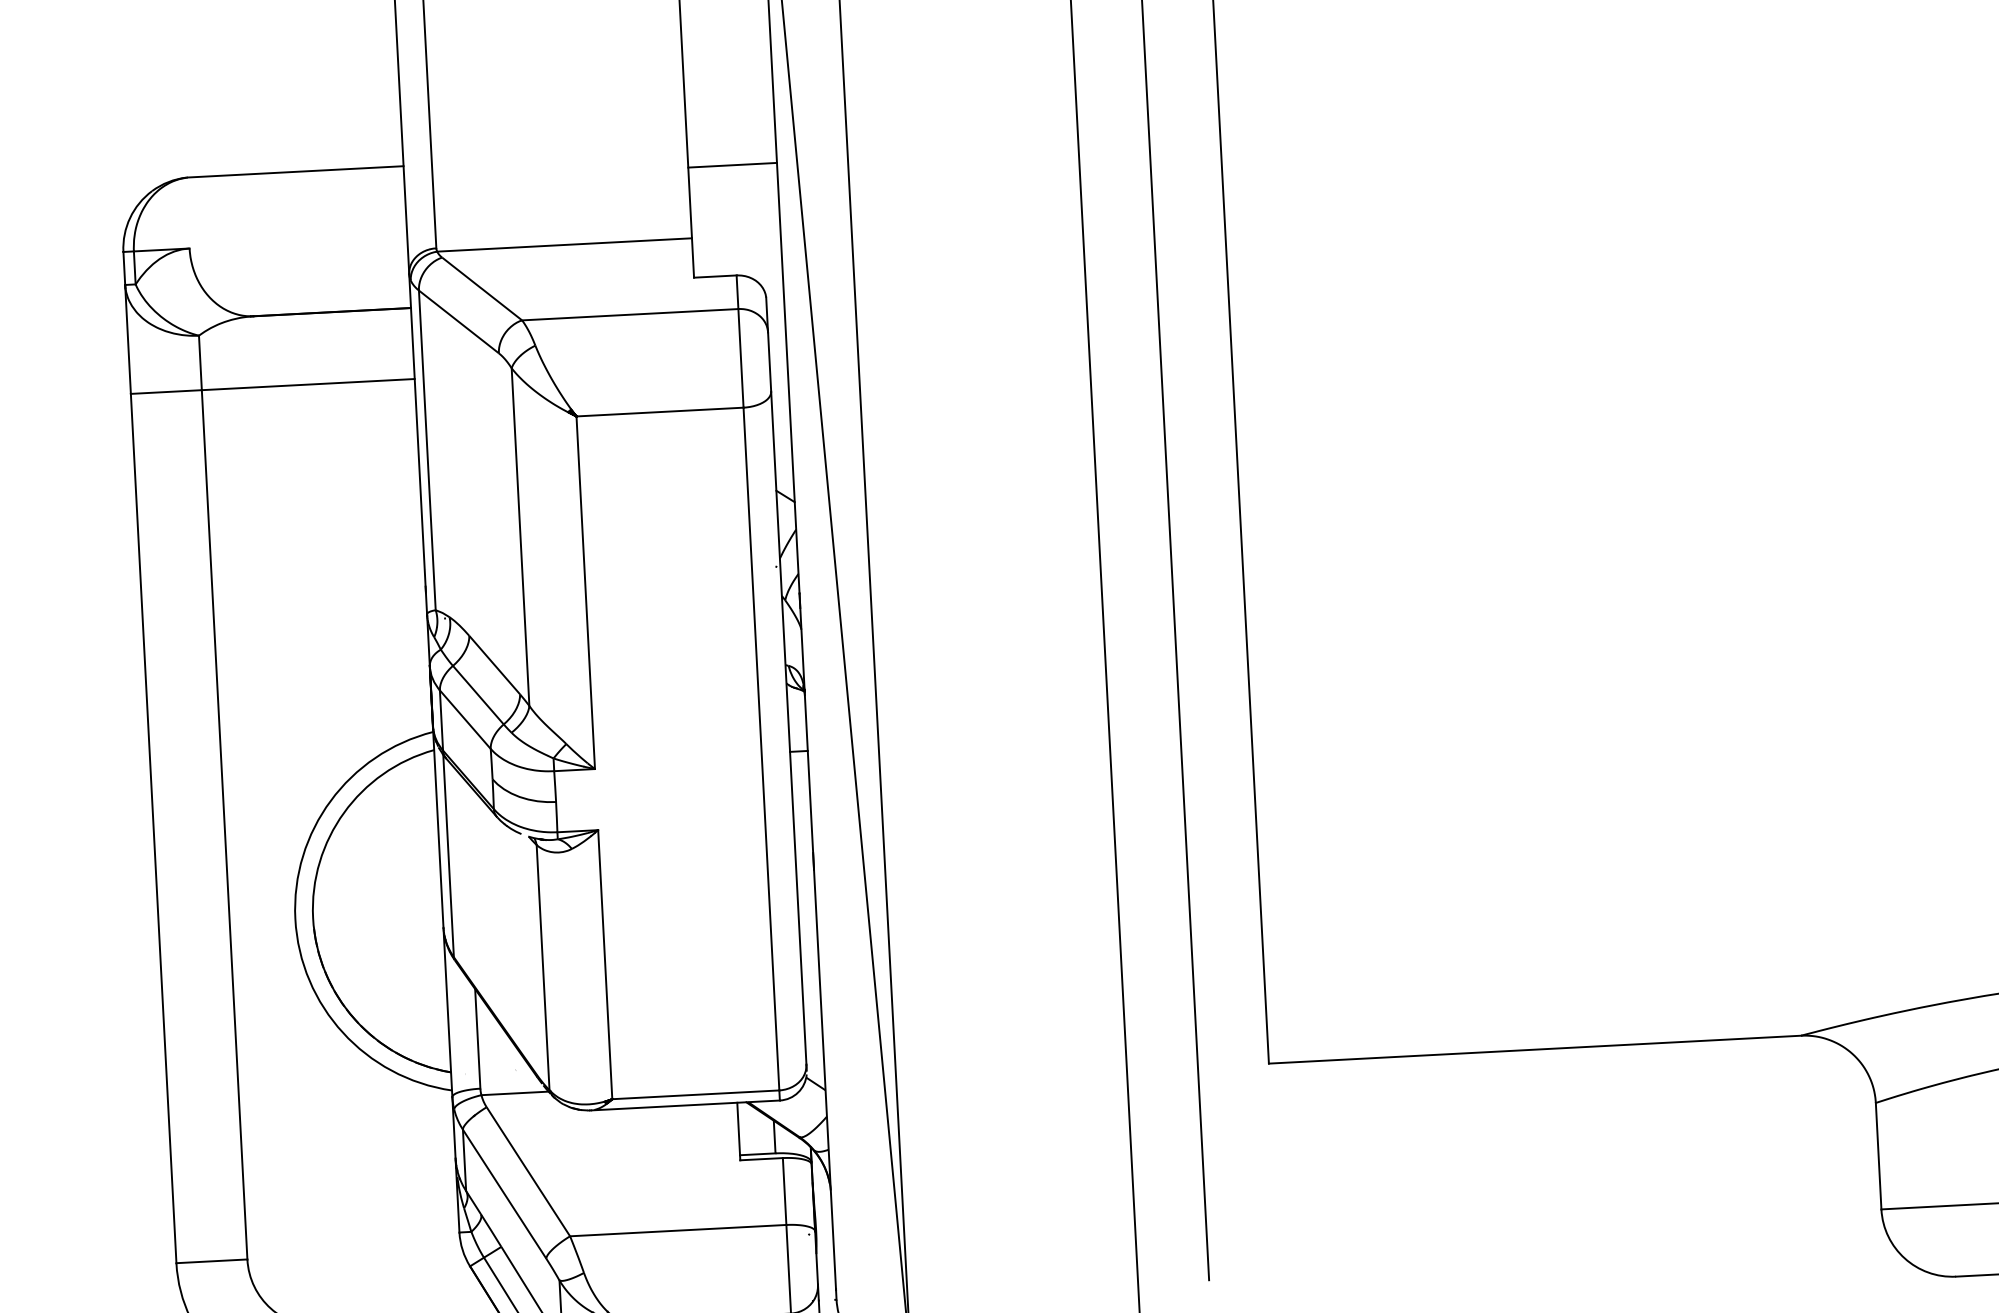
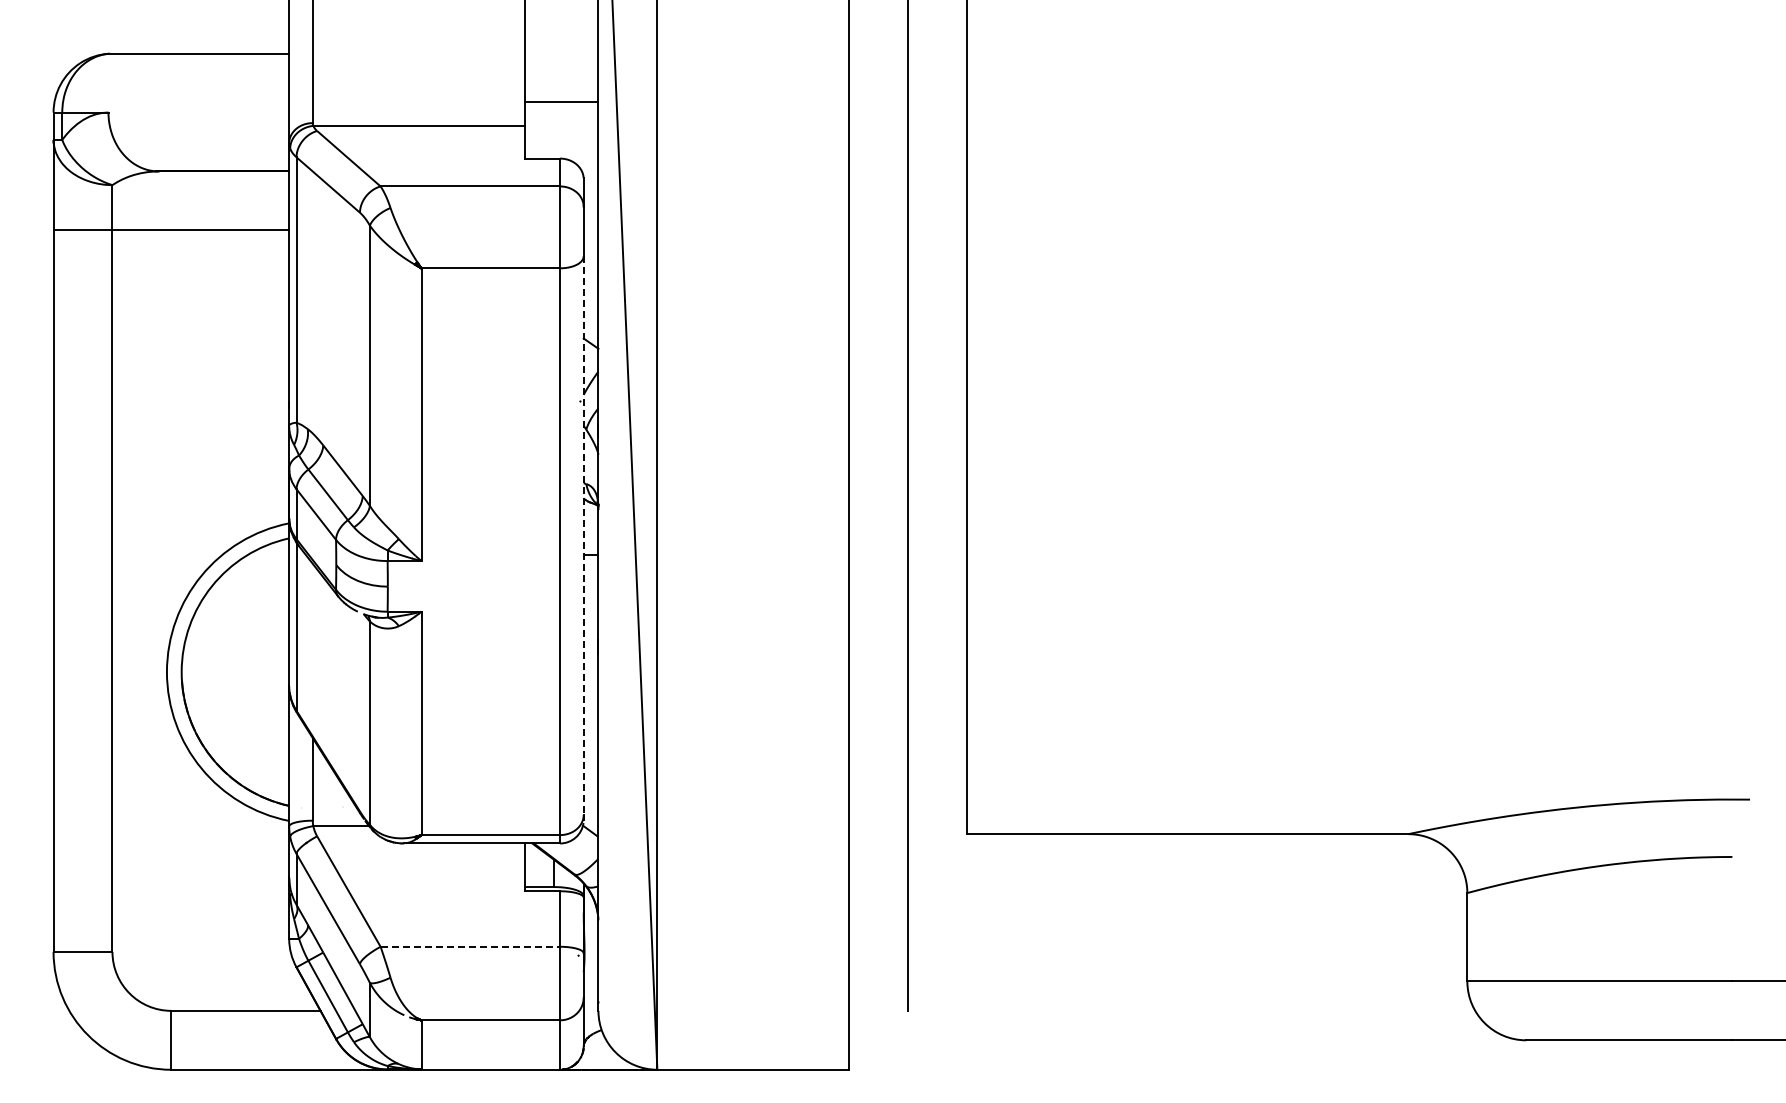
line: (732, 165) -> (561, 102), moved
line: (788, 729) -> (583, 536), solid -> dashed
line: (678, 1230) -> (470, 946), solid -> dashed

